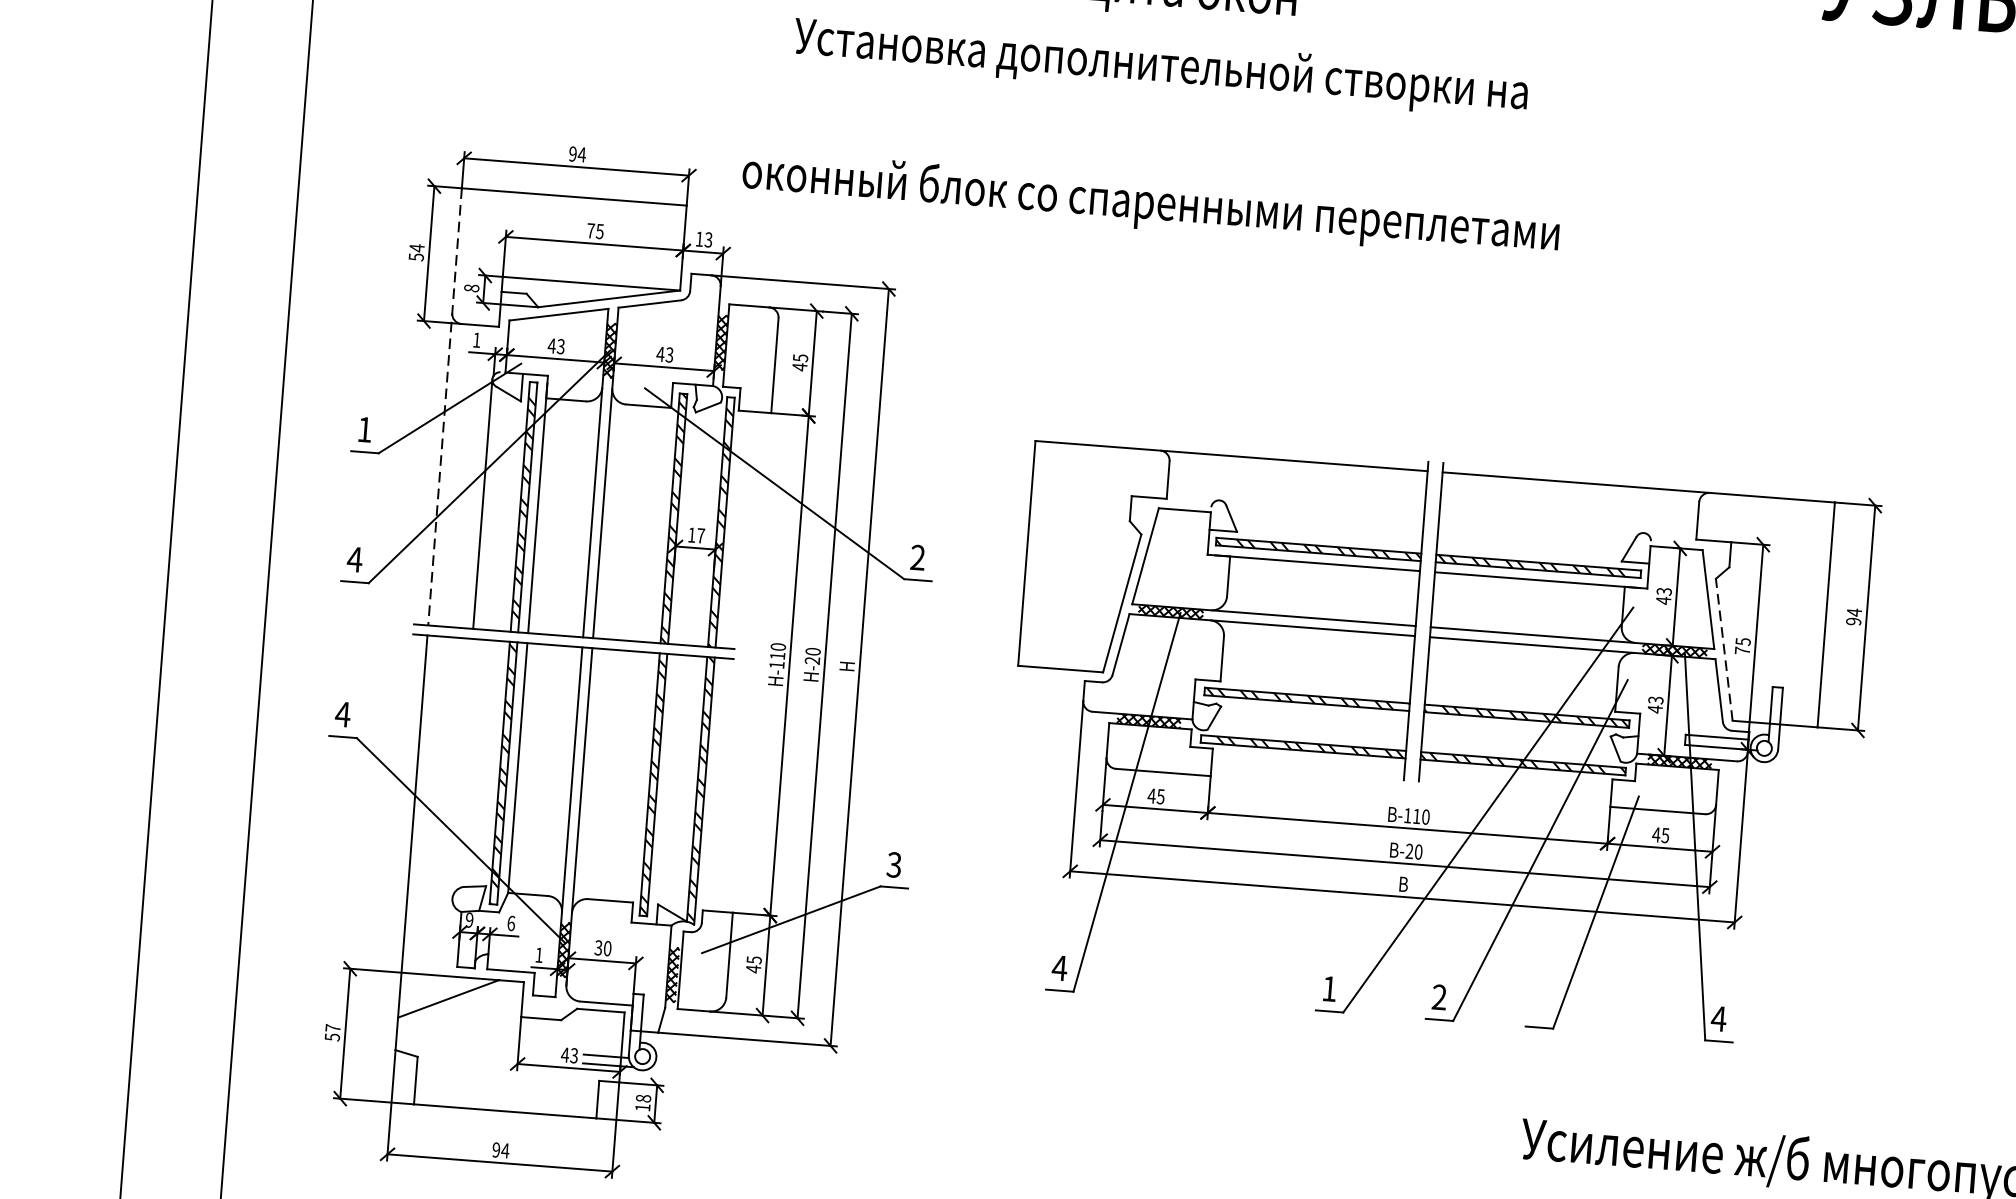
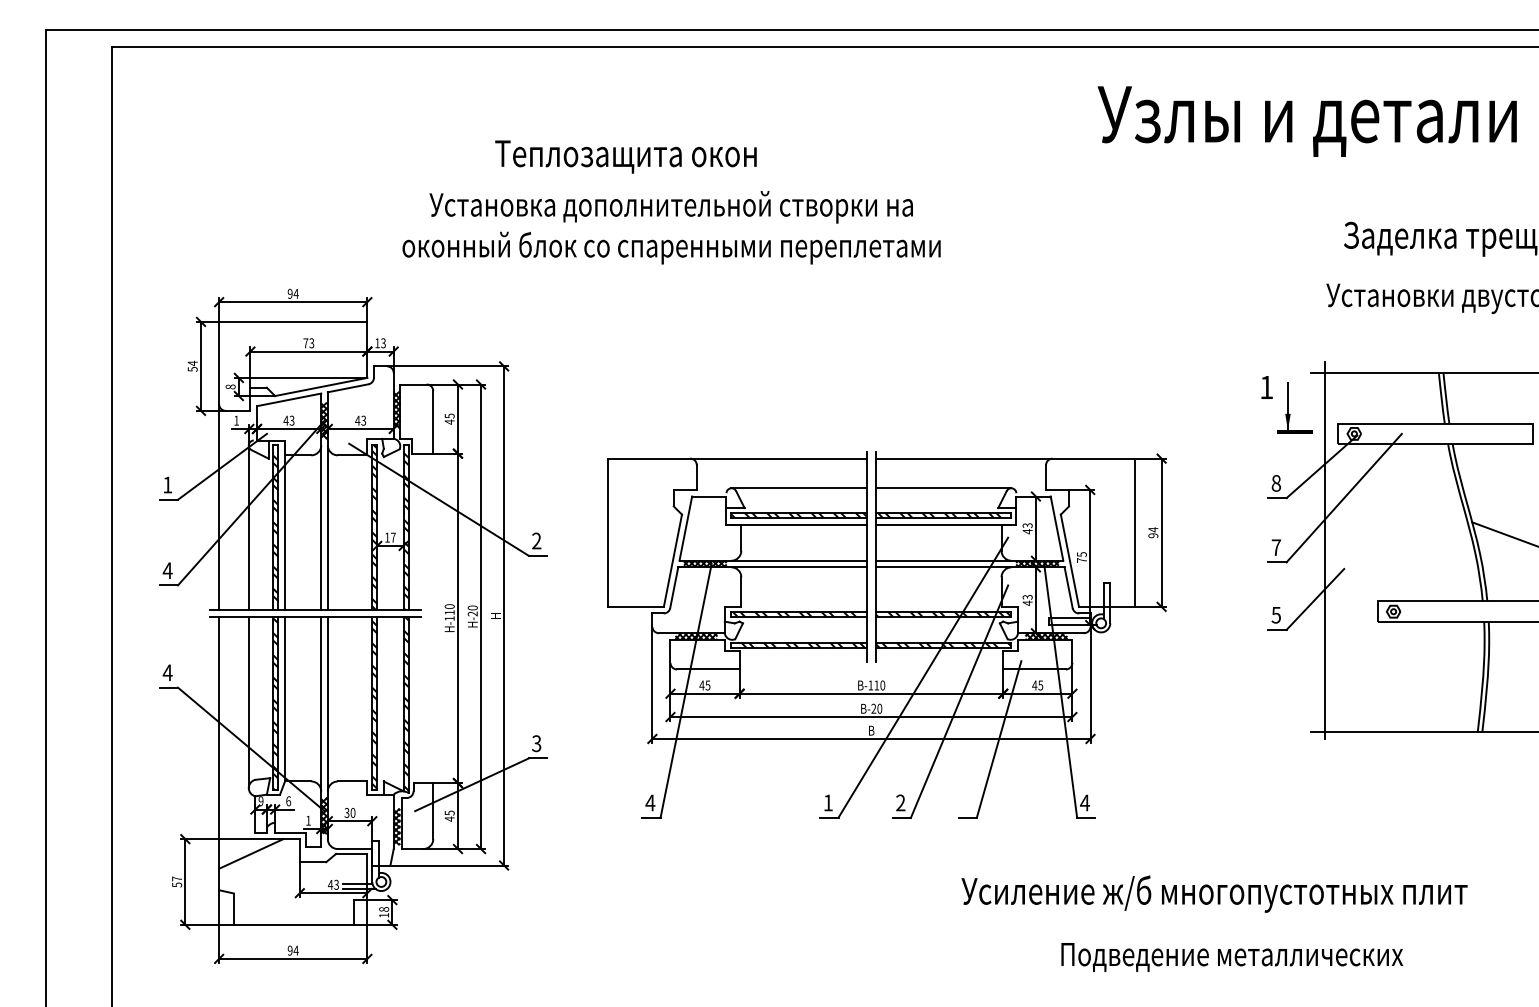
text: (1150, 204) -> (671, 247), moved
text: (599, 230) -> (311, 342), 75 -> 73
line: (445, 407) -> (219, 466), dashed -> solid
line: (1321, 508) -> (798, 488), added
line: (1540, 525) -> (943, 488), added
line: (1723, 649) -> (1069, 560), dashed -> solid
line: (462, 768) -> (248, 702), added

